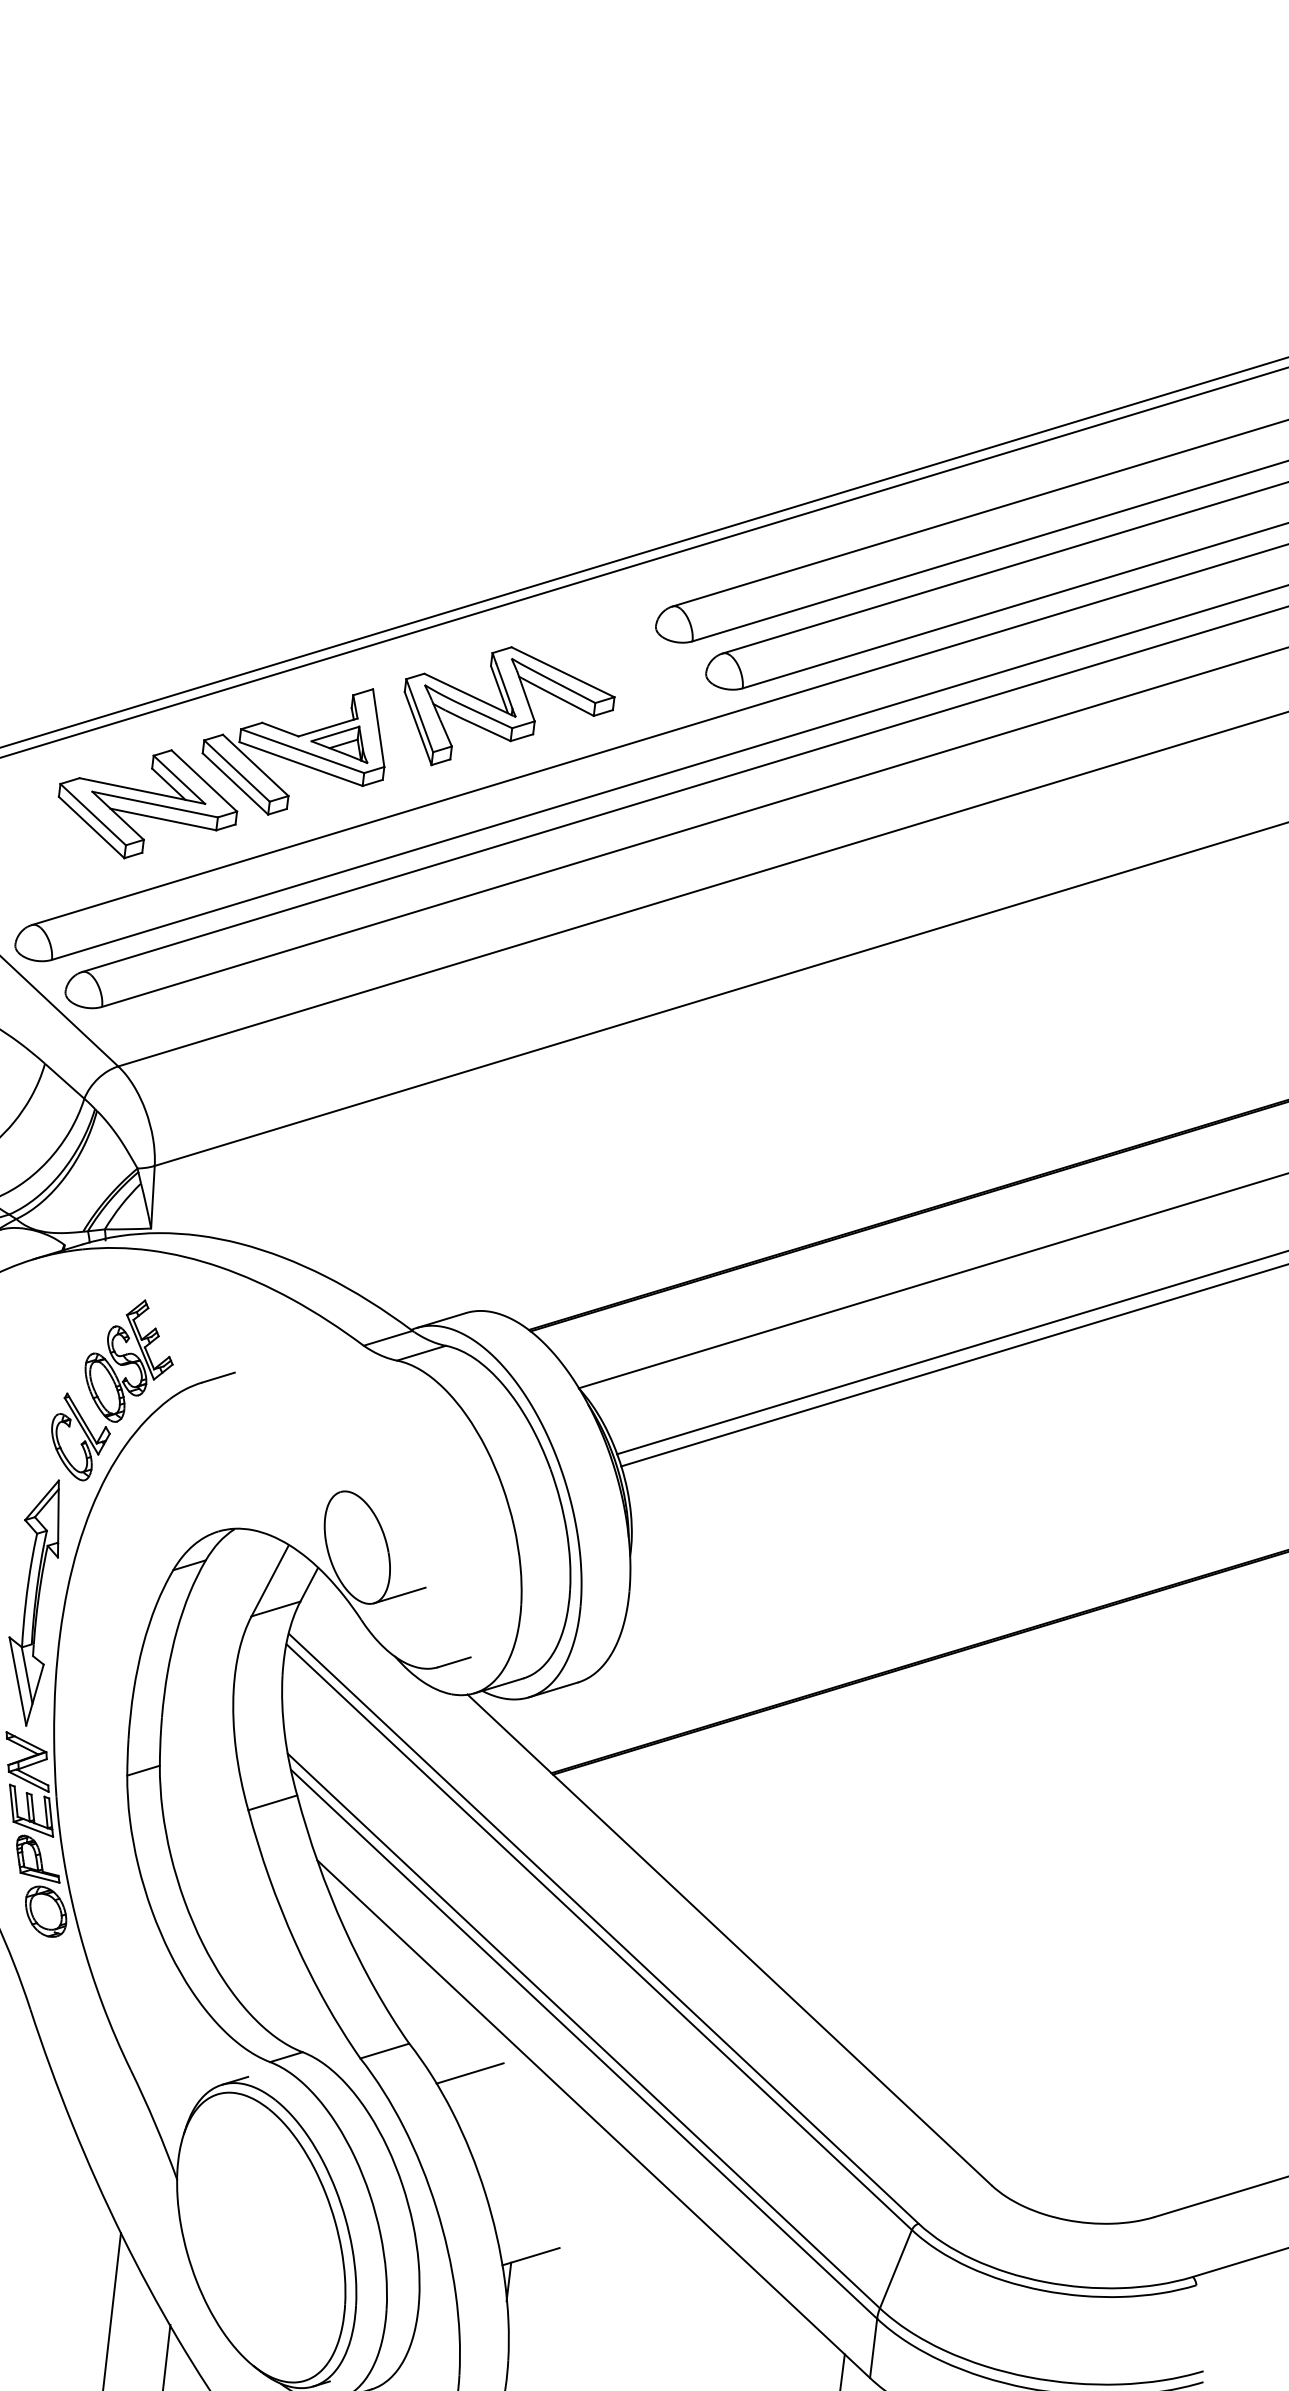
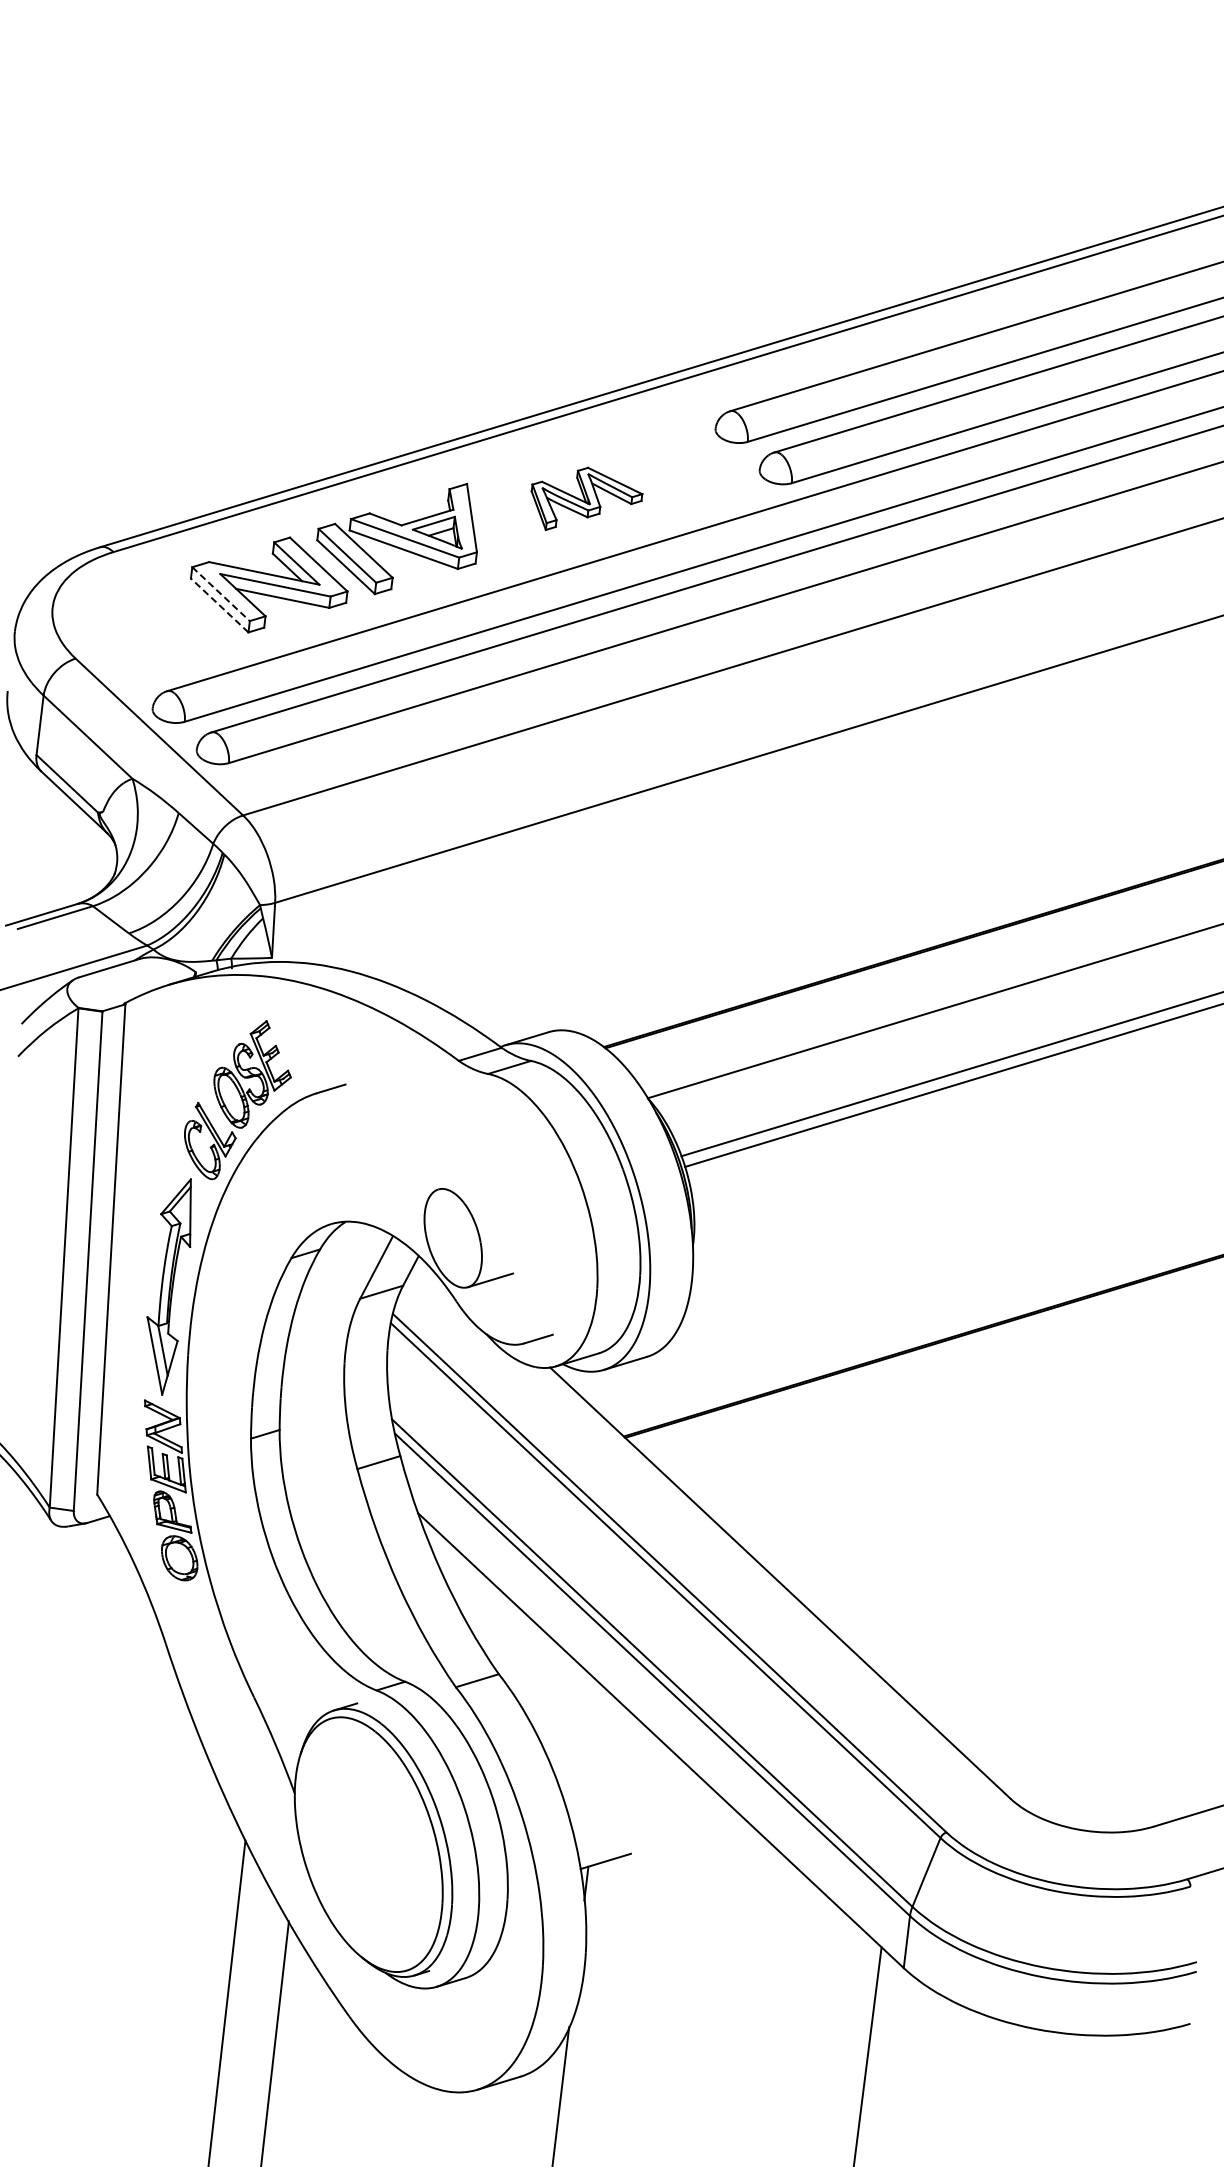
part: (509, 705) -> (586, 498), size x0.6
line: (93, 815) -> (221, 594), solid -> dashed
line: (91, 827) -> (219, 605), solid -> dashed
line: (469, 2073) -> (551, 1700), removed

